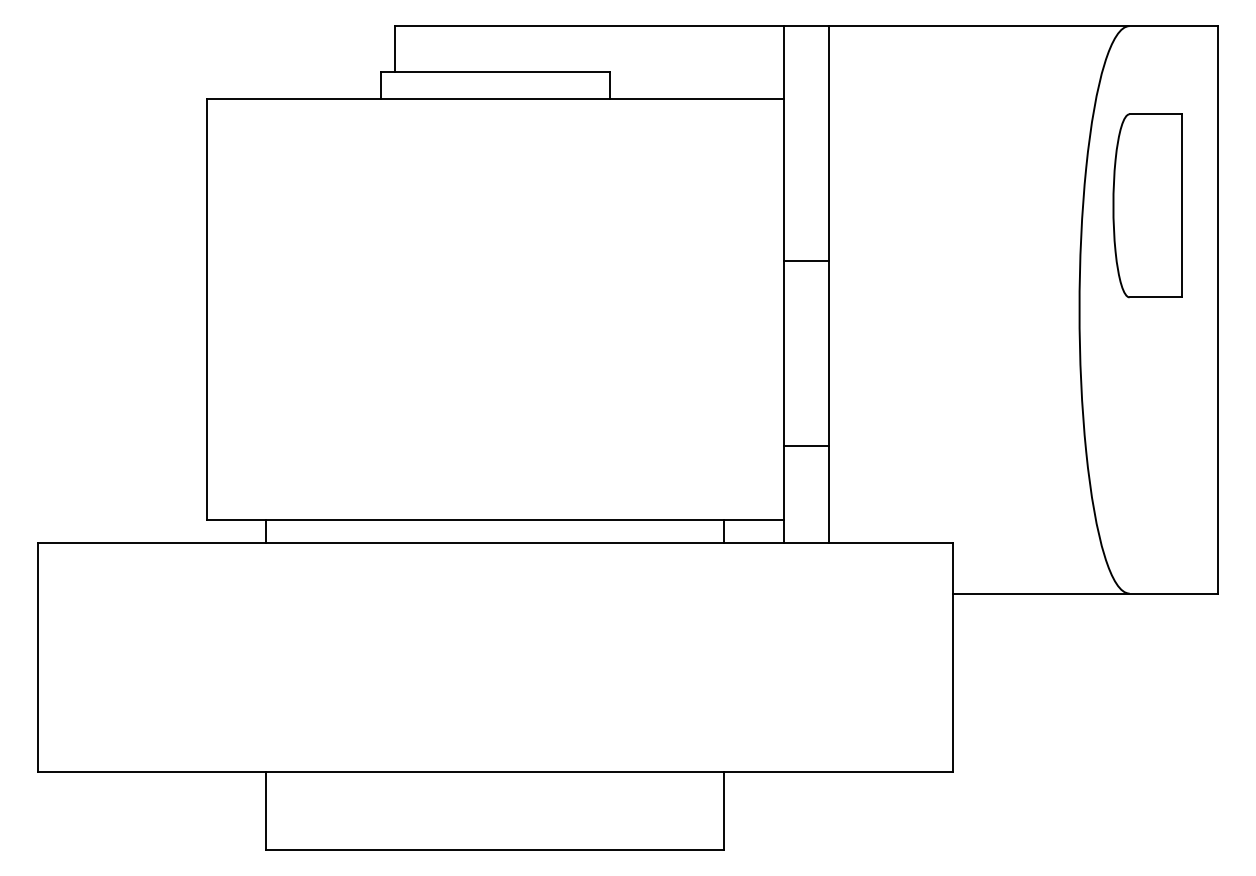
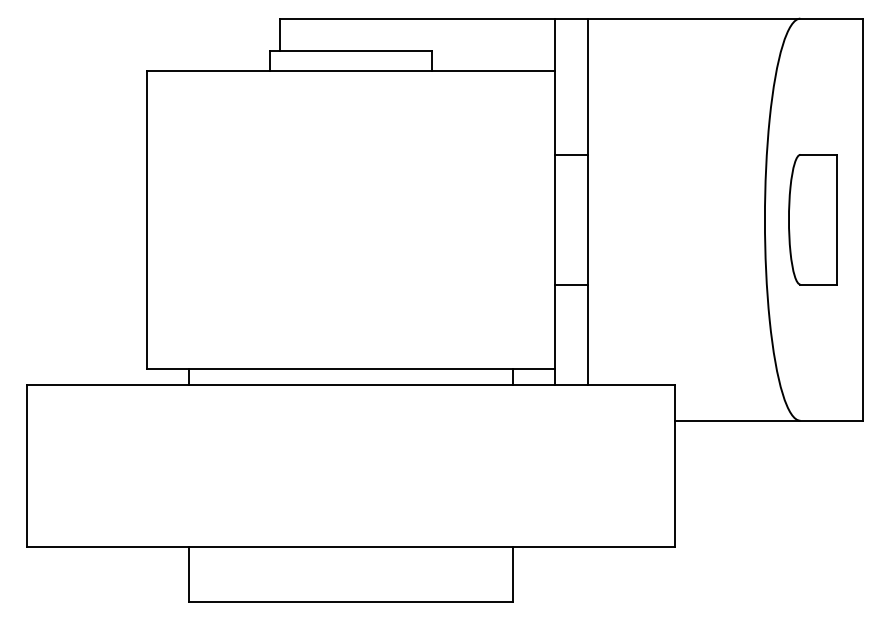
part: (1147, 205) -> (813, 219), moved
line: (806, 261) -> (571, 154), moved
line: (806, 446) -> (571, 284), moved

